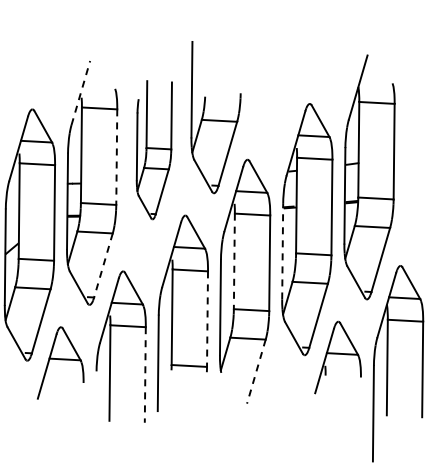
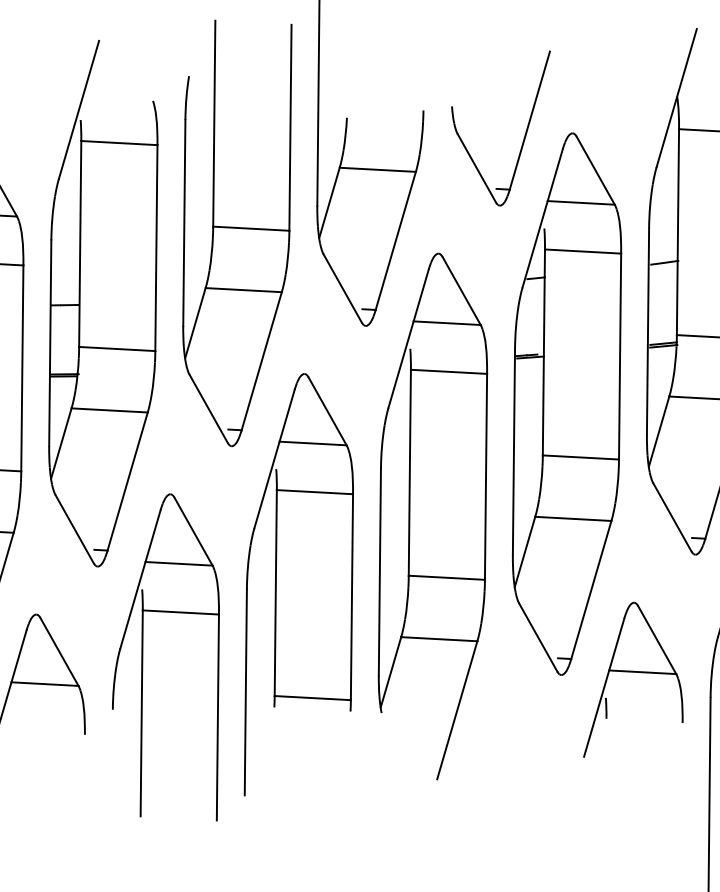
line: (81, 92) -> (80, 108), dashed -> solid
part: (287, 102) -> (524, 130), added
part: (154, 149) -> (237, 231), size x1.43
line: (116, 157) -> (155, 248), dashed -> solid
line: (282, 251) -> (513, 451), dashed -> solid
line: (234, 261) -> (410, 472), dashed -> solid
line: (103, 265) -> (127, 481), dashed -> solid
line: (207, 319) -> (351, 597), dashed -> solid
line: (256, 372) -> (457, 712), dashed -> solid
line: (145, 374) -> (218, 716), dashed -> solid

